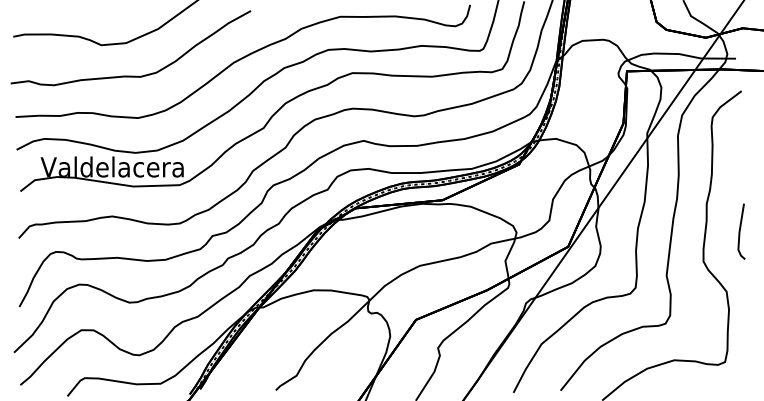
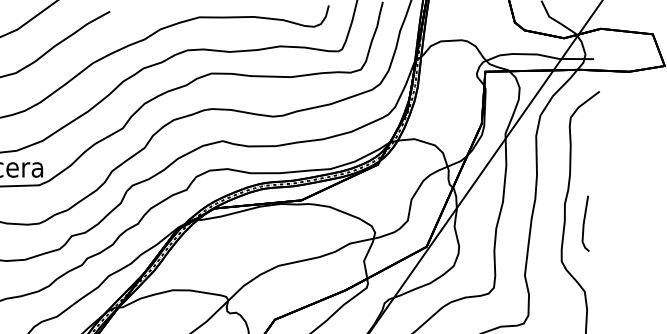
line: (740, 231) -> (584, 223), moved

